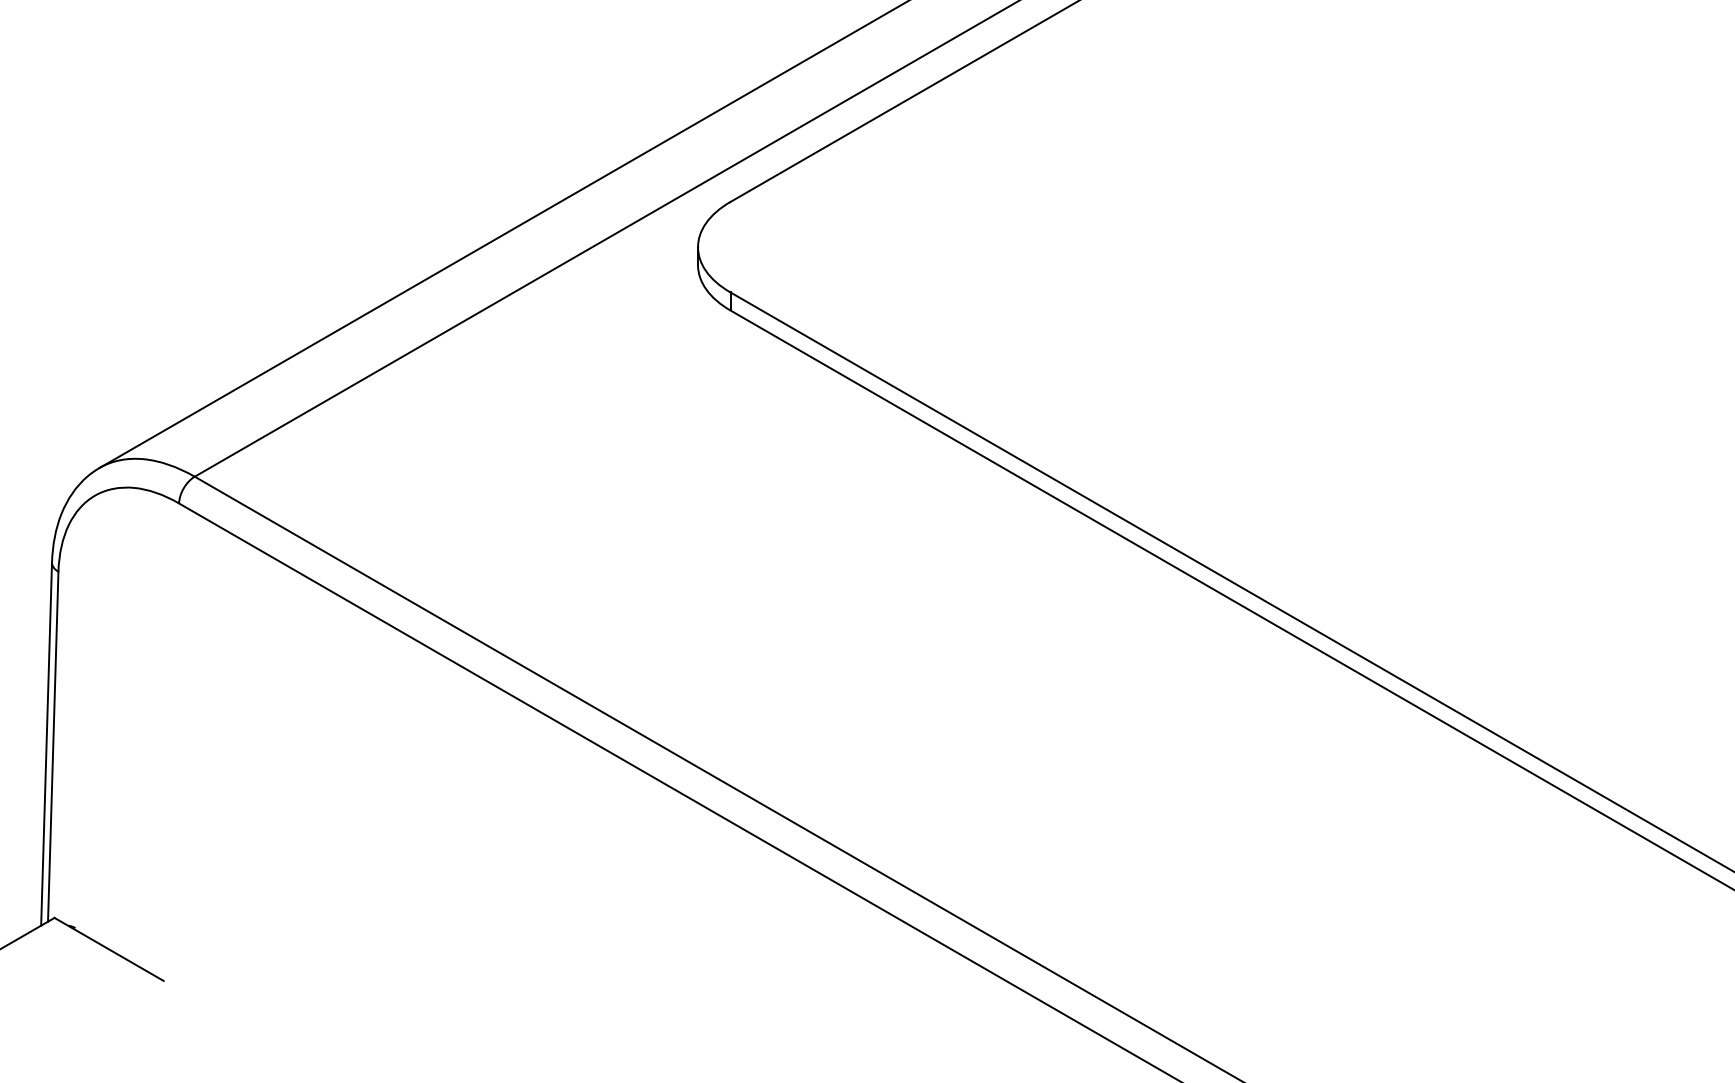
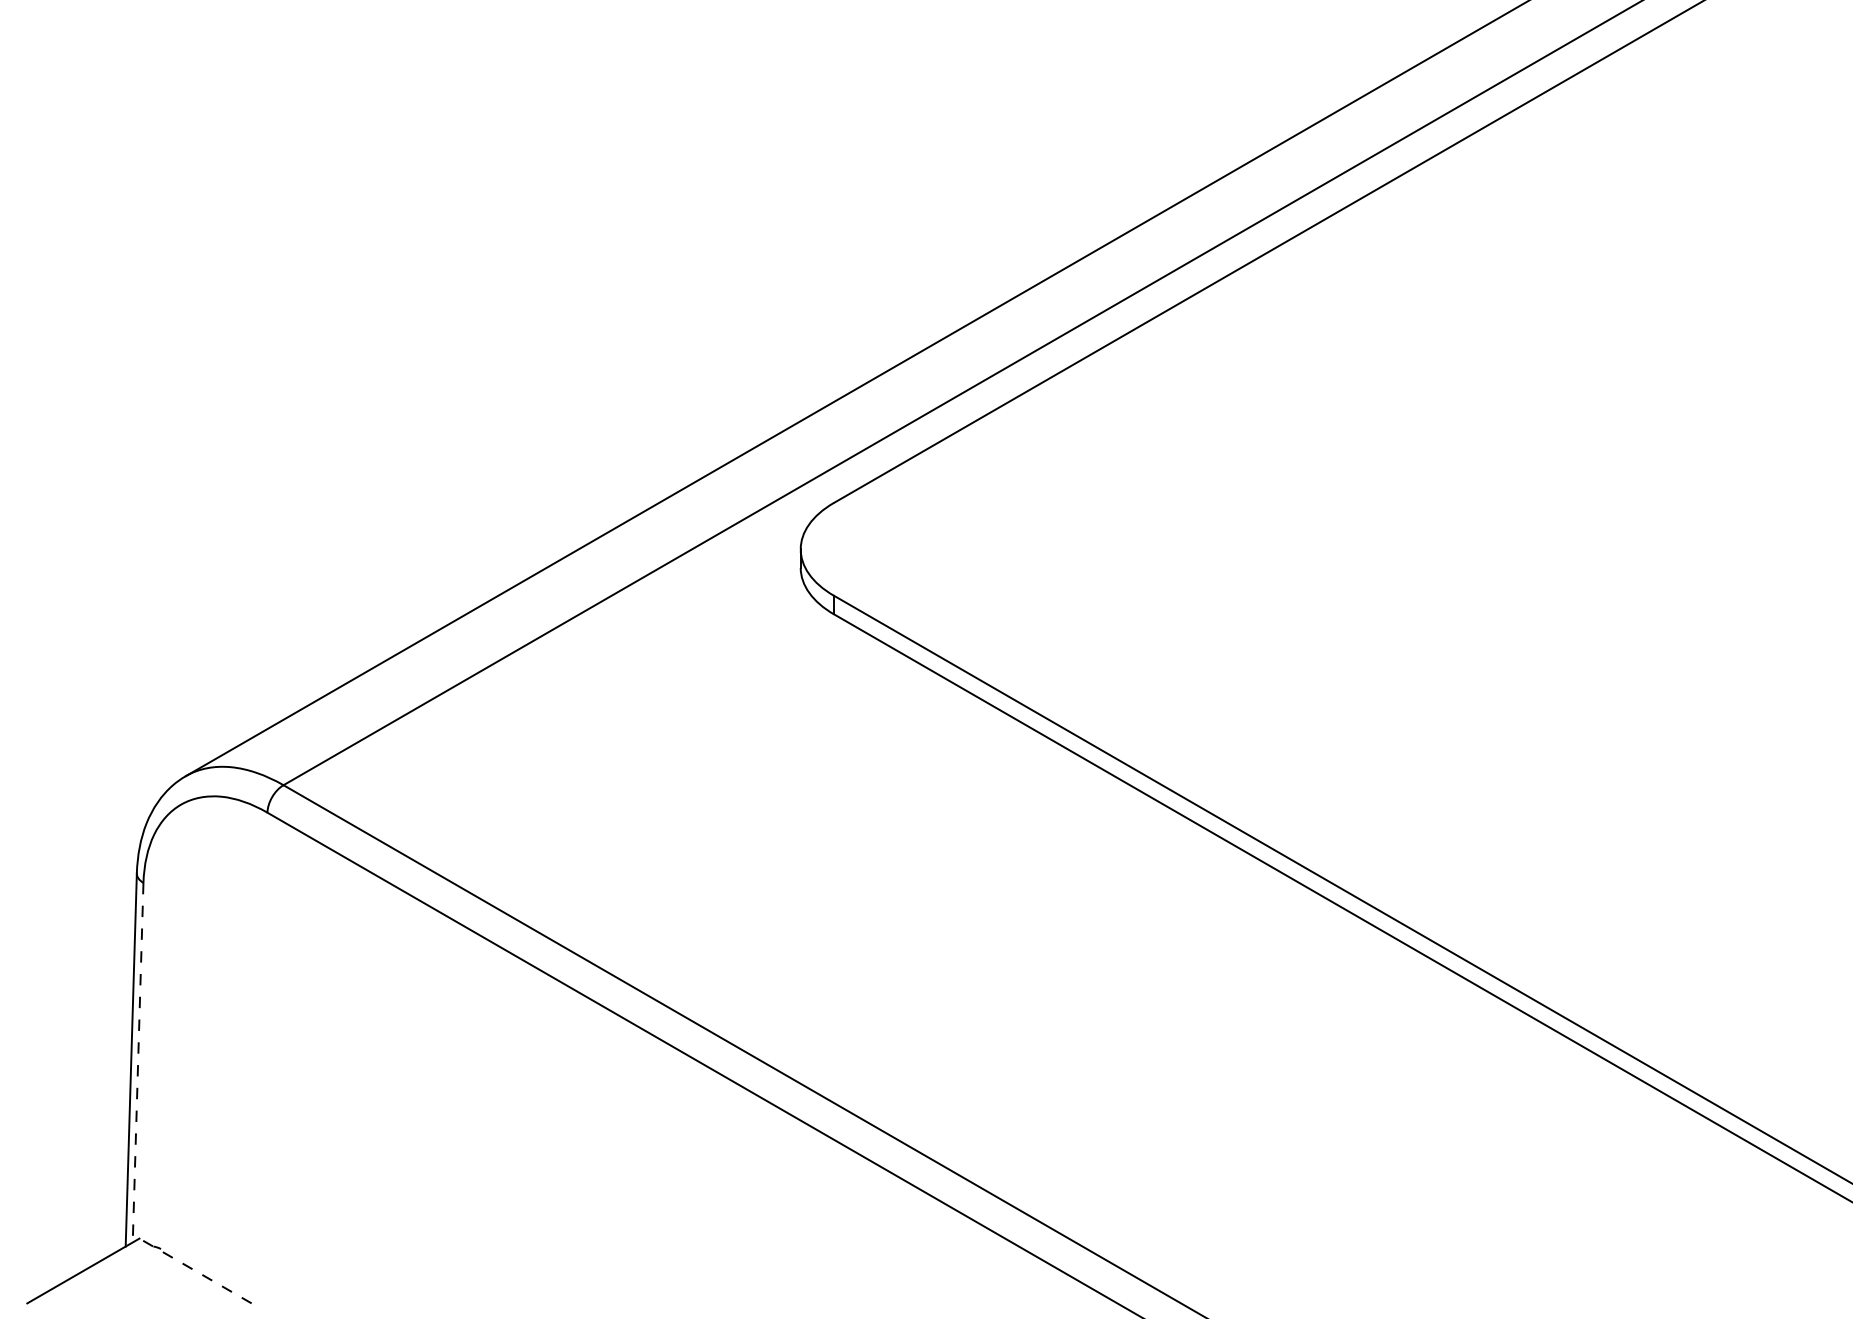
line: (53, 746) -> (138, 1062), solid -> dashed
line: (109, 949) -> (195, 1271), solid -> dashed

